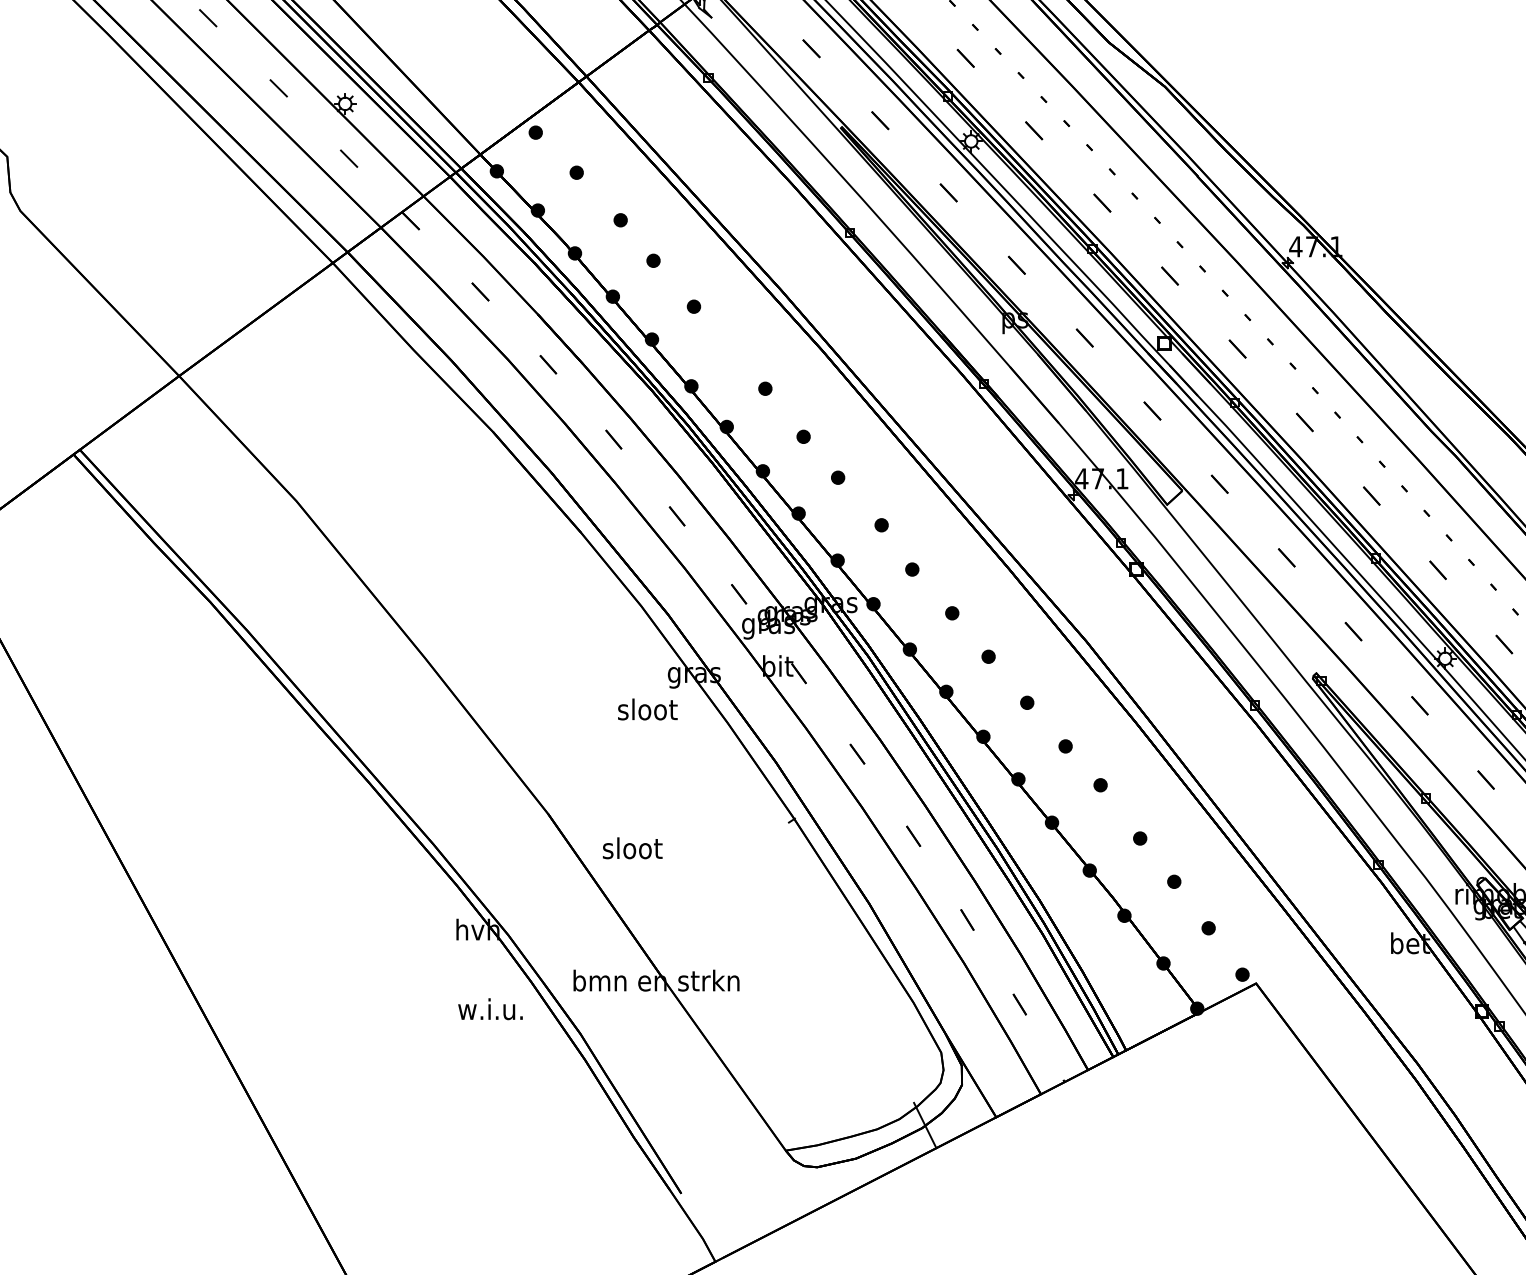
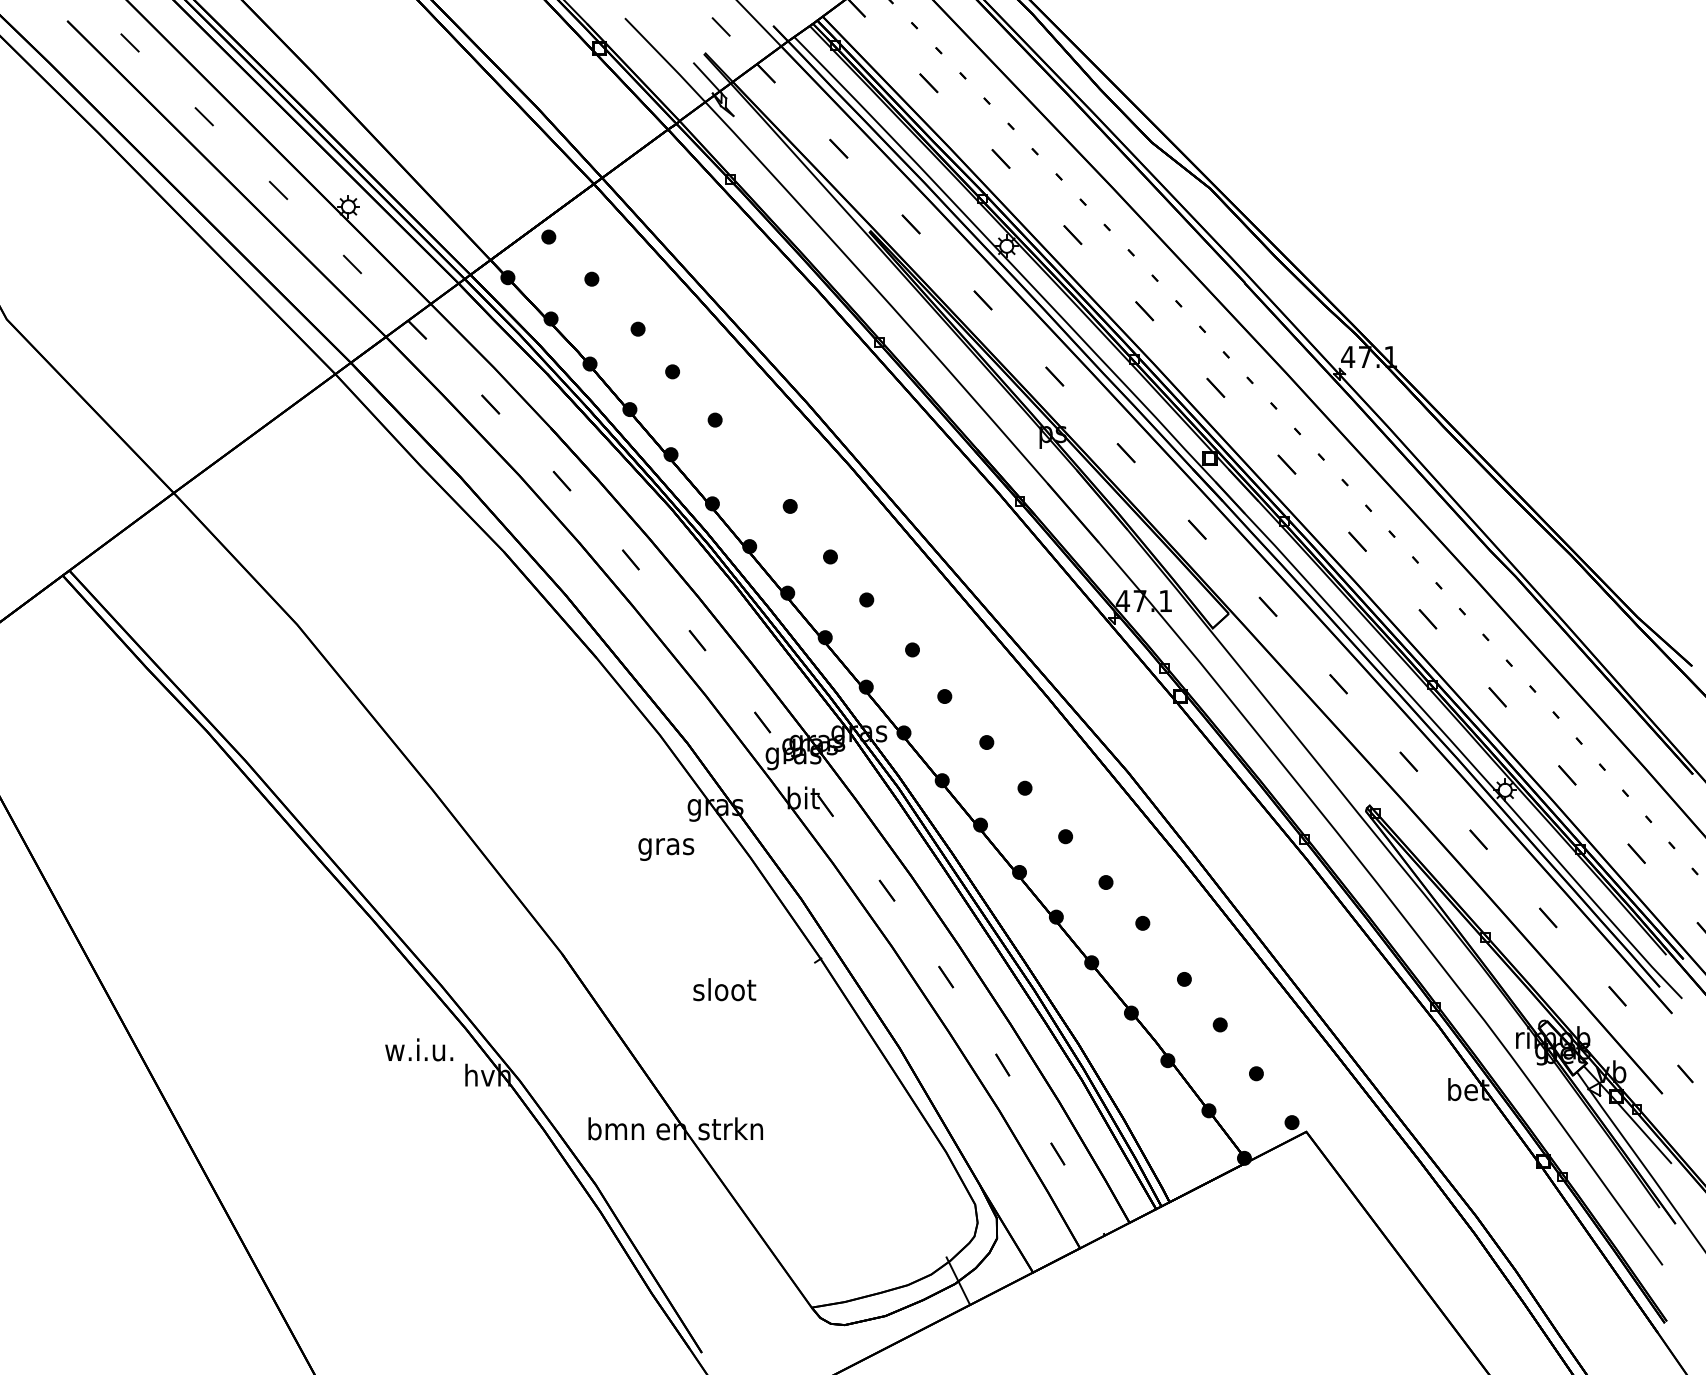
text: (647, 712) -> (666, 846), sloot -> gras
text: (632, 848) -> (724, 989), moved
text: (490, 1008) -> (419, 1049), moved

